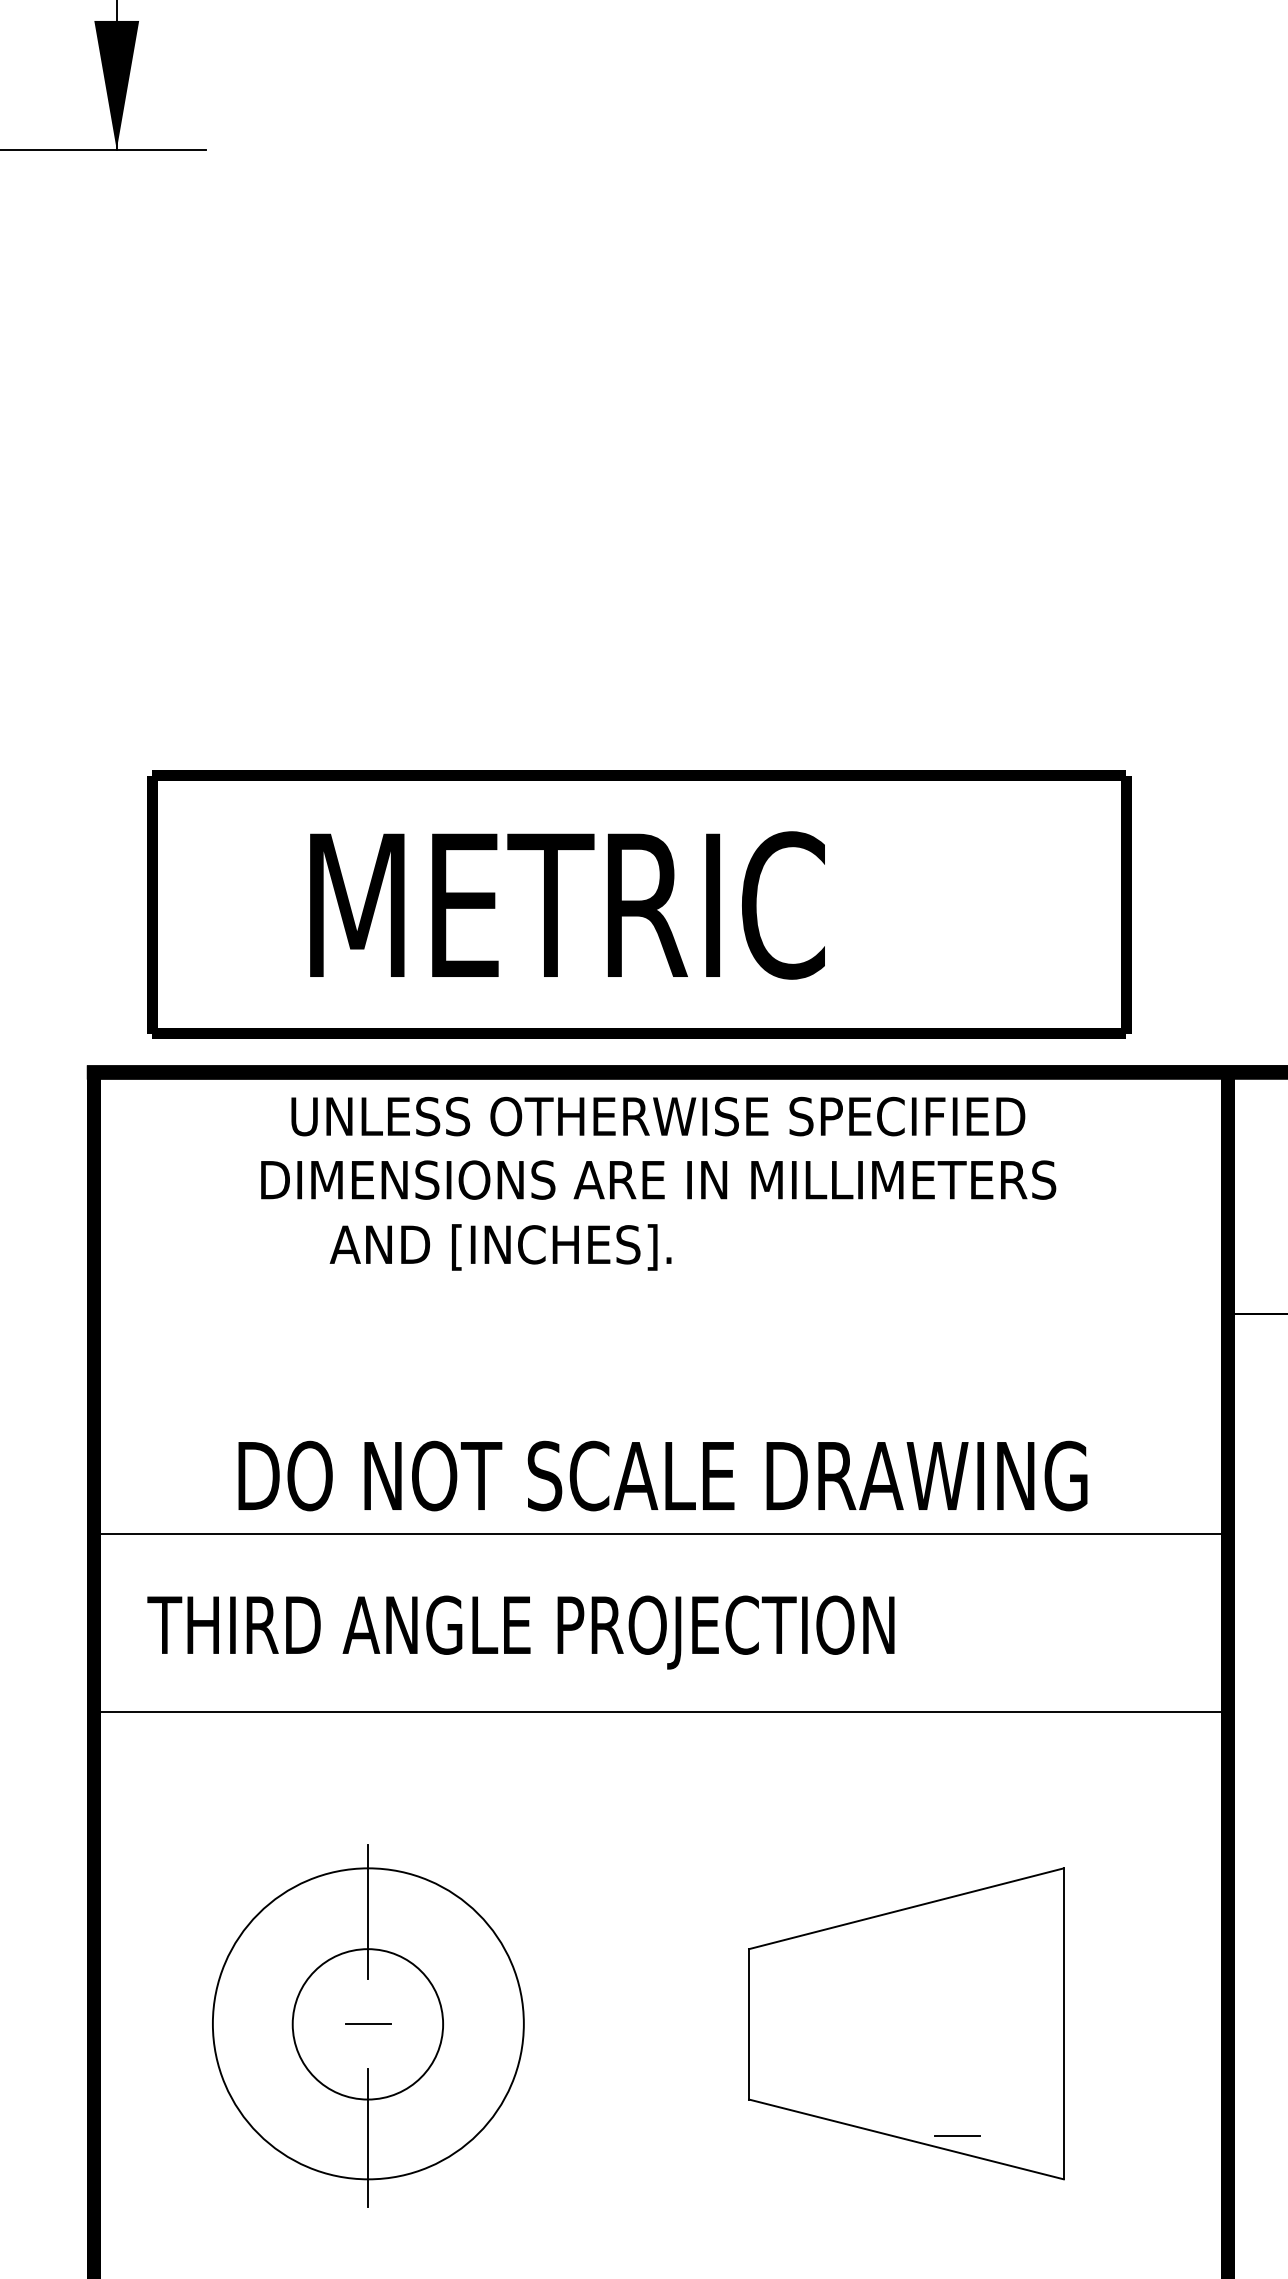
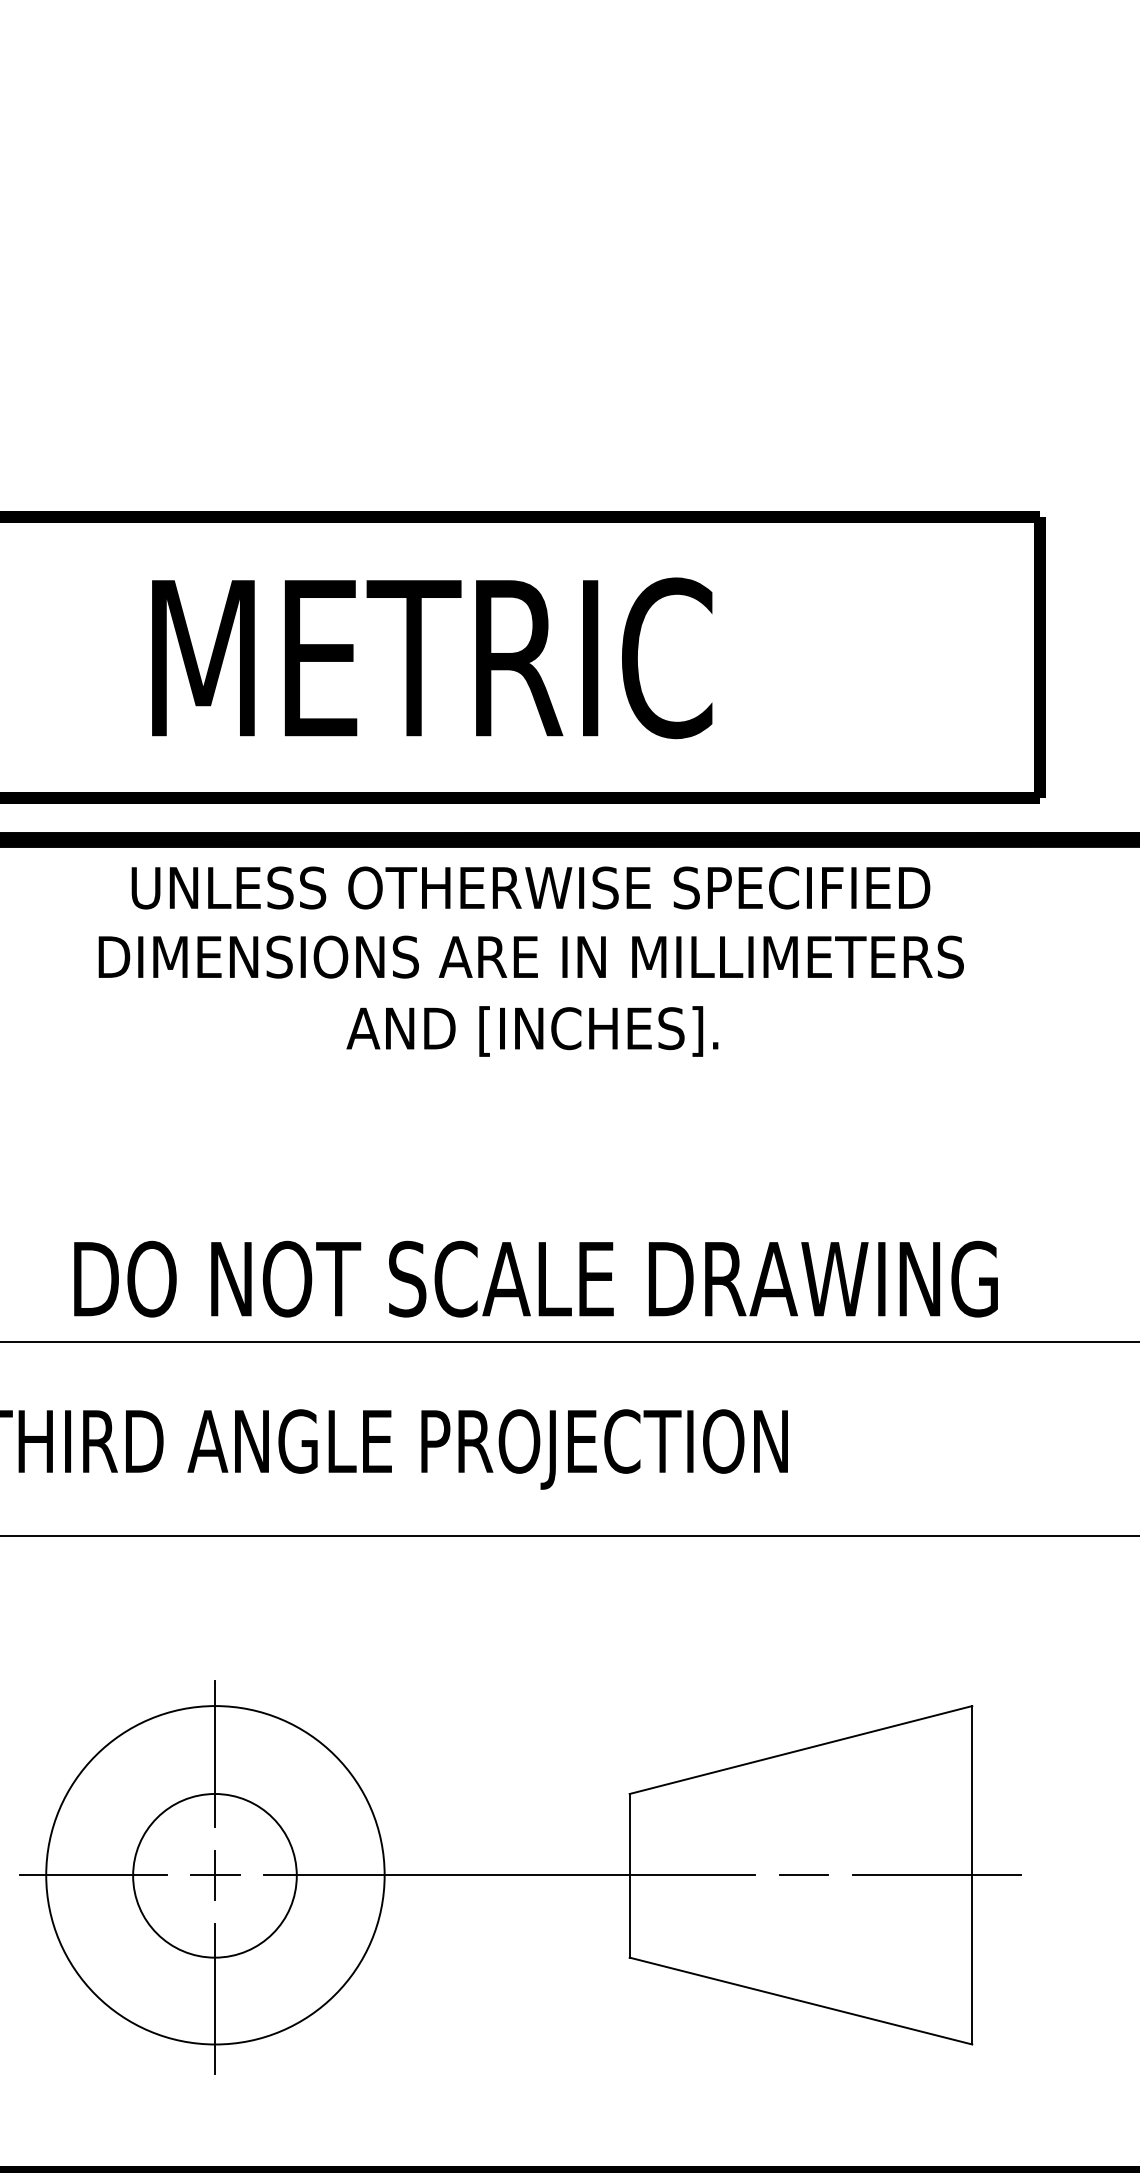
text: (500, 1247) -> (532, 1031), moved
line: (256, 2023) -> (93, 1874), added
line: (368, 2023) -> (215, 1874), added
line: (638, 2023) -> (509, 1874), added
line: (1031, 2023) -> (937, 1874), added
line: (957, 2135) -> (804, 1874), moved

